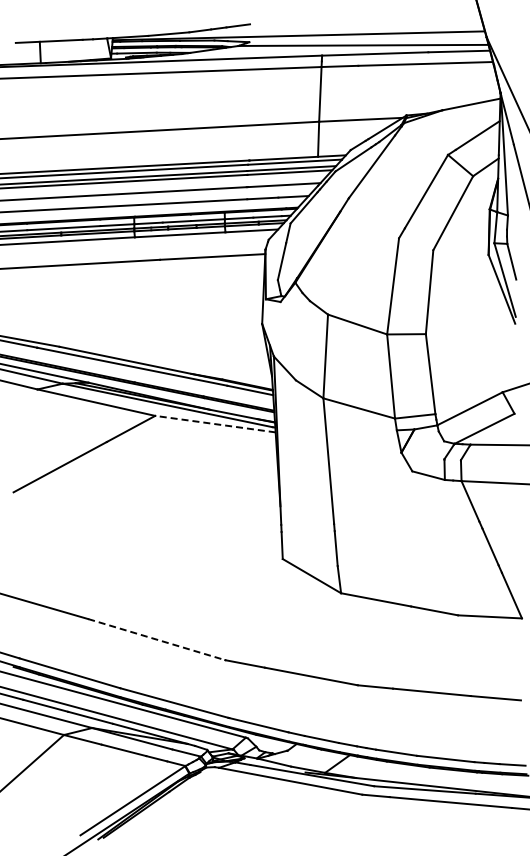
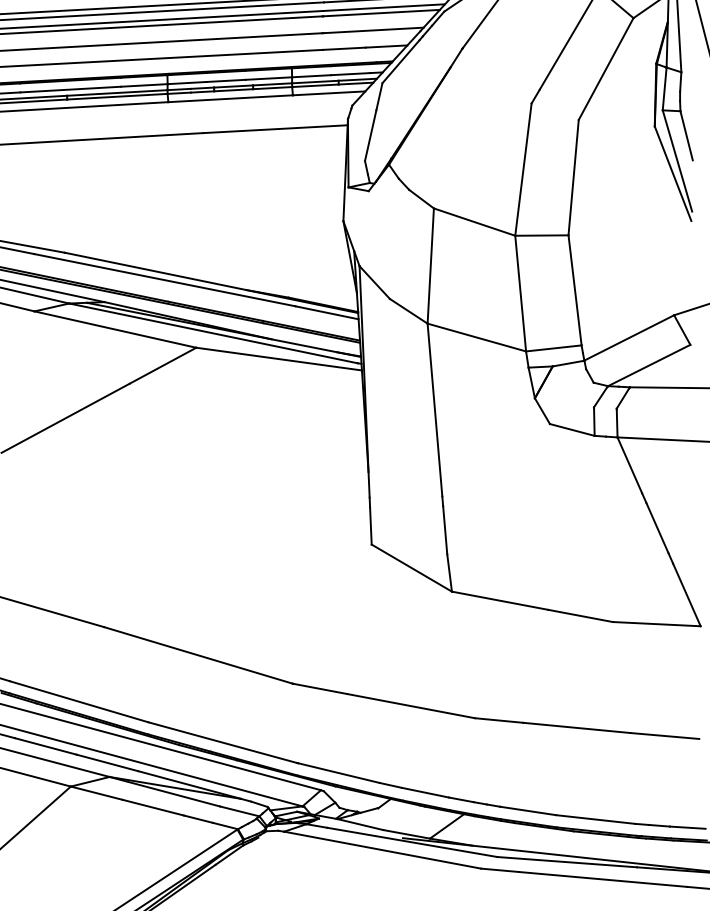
line: (215, 424) -> (279, 359), dashed -> solid
line: (156, 639) -> (198, 655), dashed -> solid

